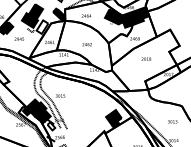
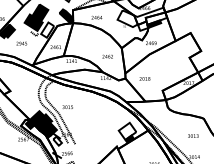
fill: (127, 16) -> (142, 18), removed
text: (87, 44) -> (107, 56), moved
text: (145, 58) -> (144, 78), moved
fill: (113, 116) -> (127, 130), removed

